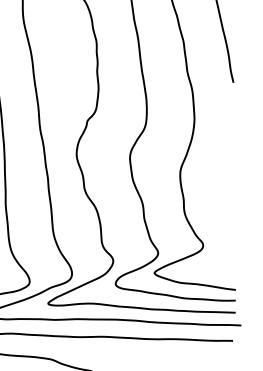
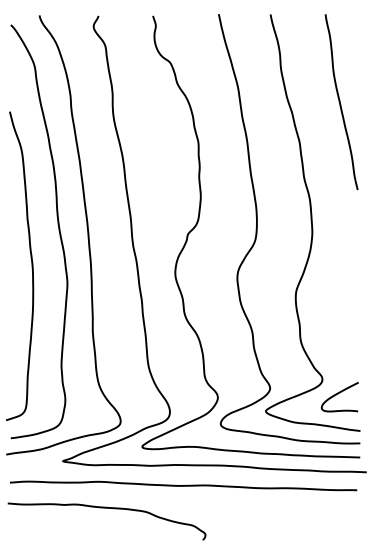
curve: (216, 258) -> (338, 394), added

